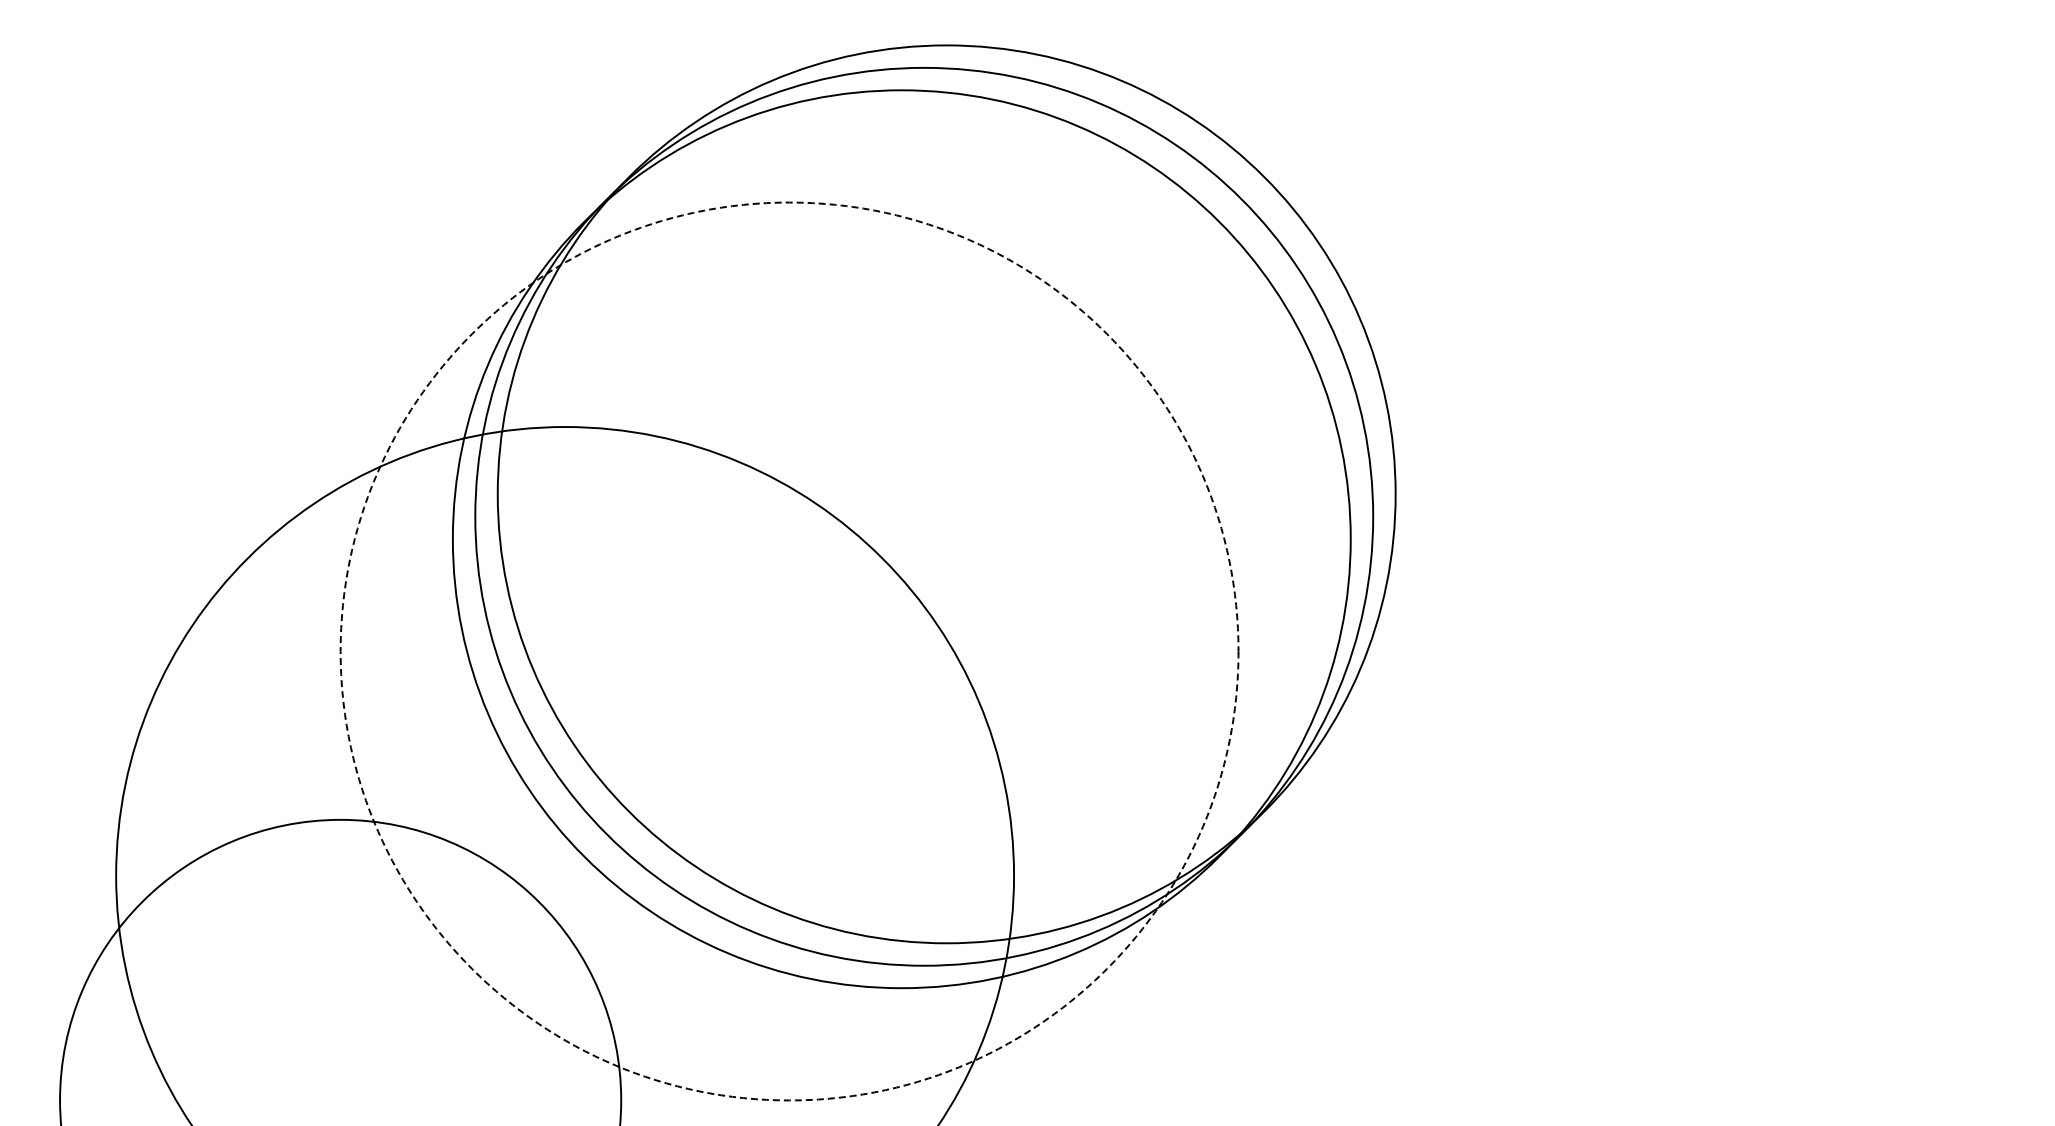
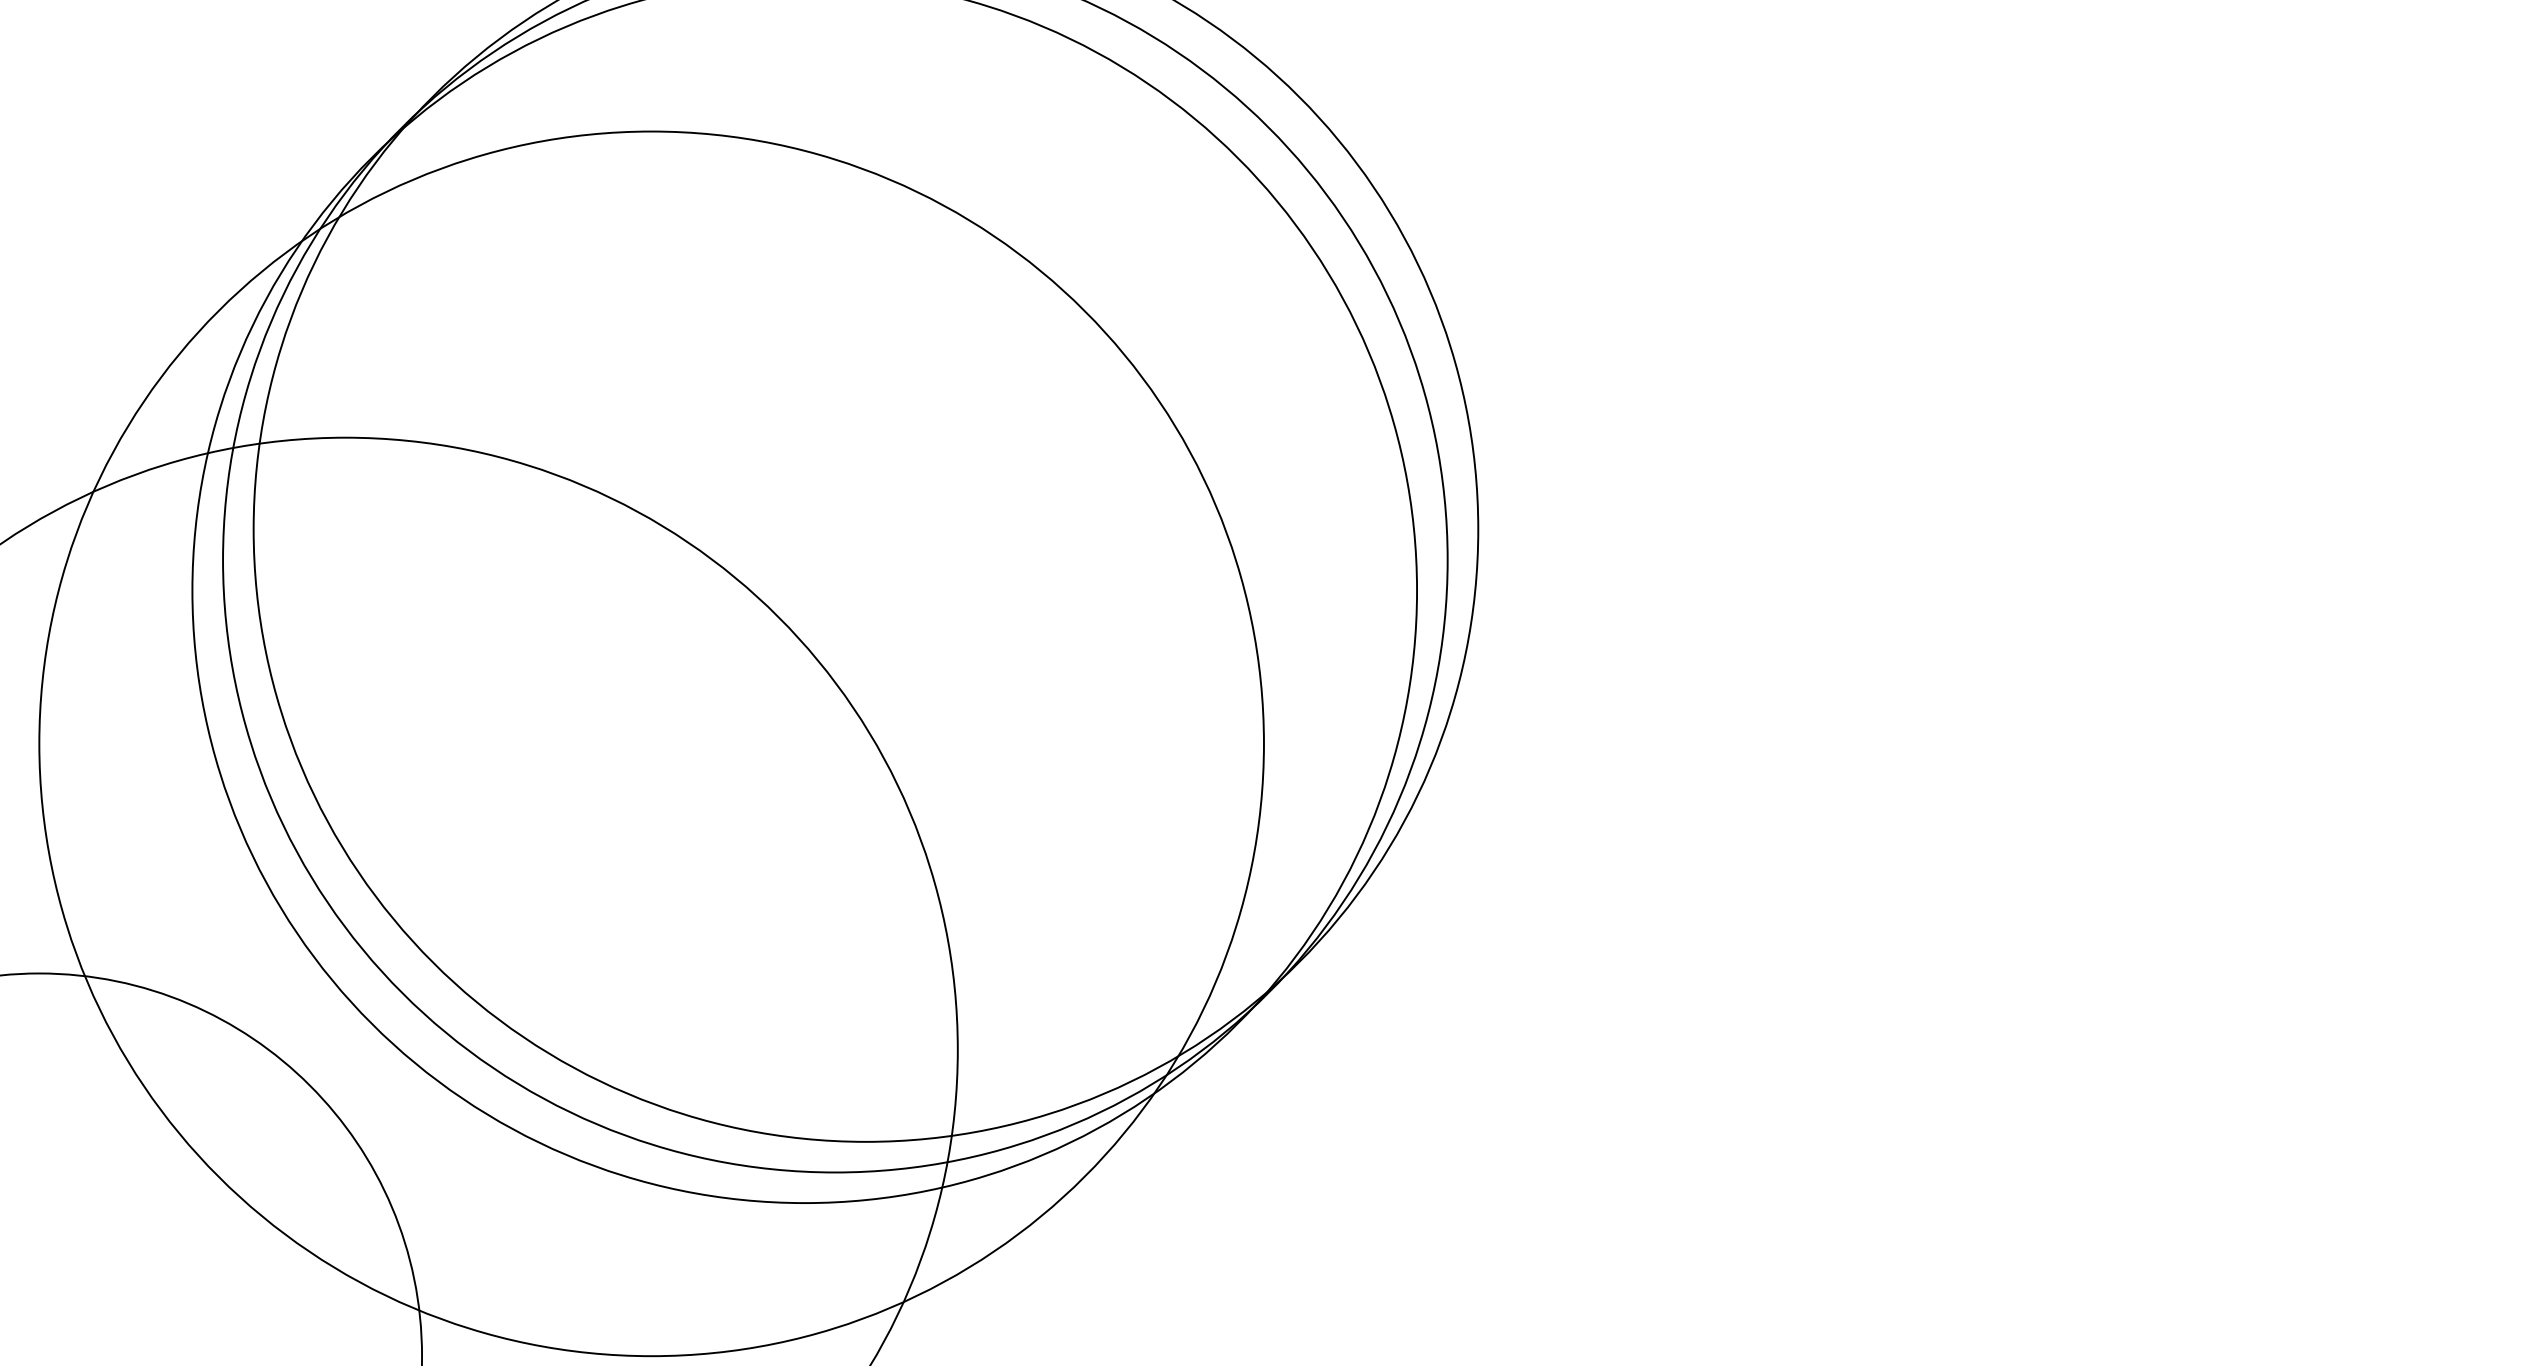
circle: (789, 651) -> (651, 743), dashed -> solid

